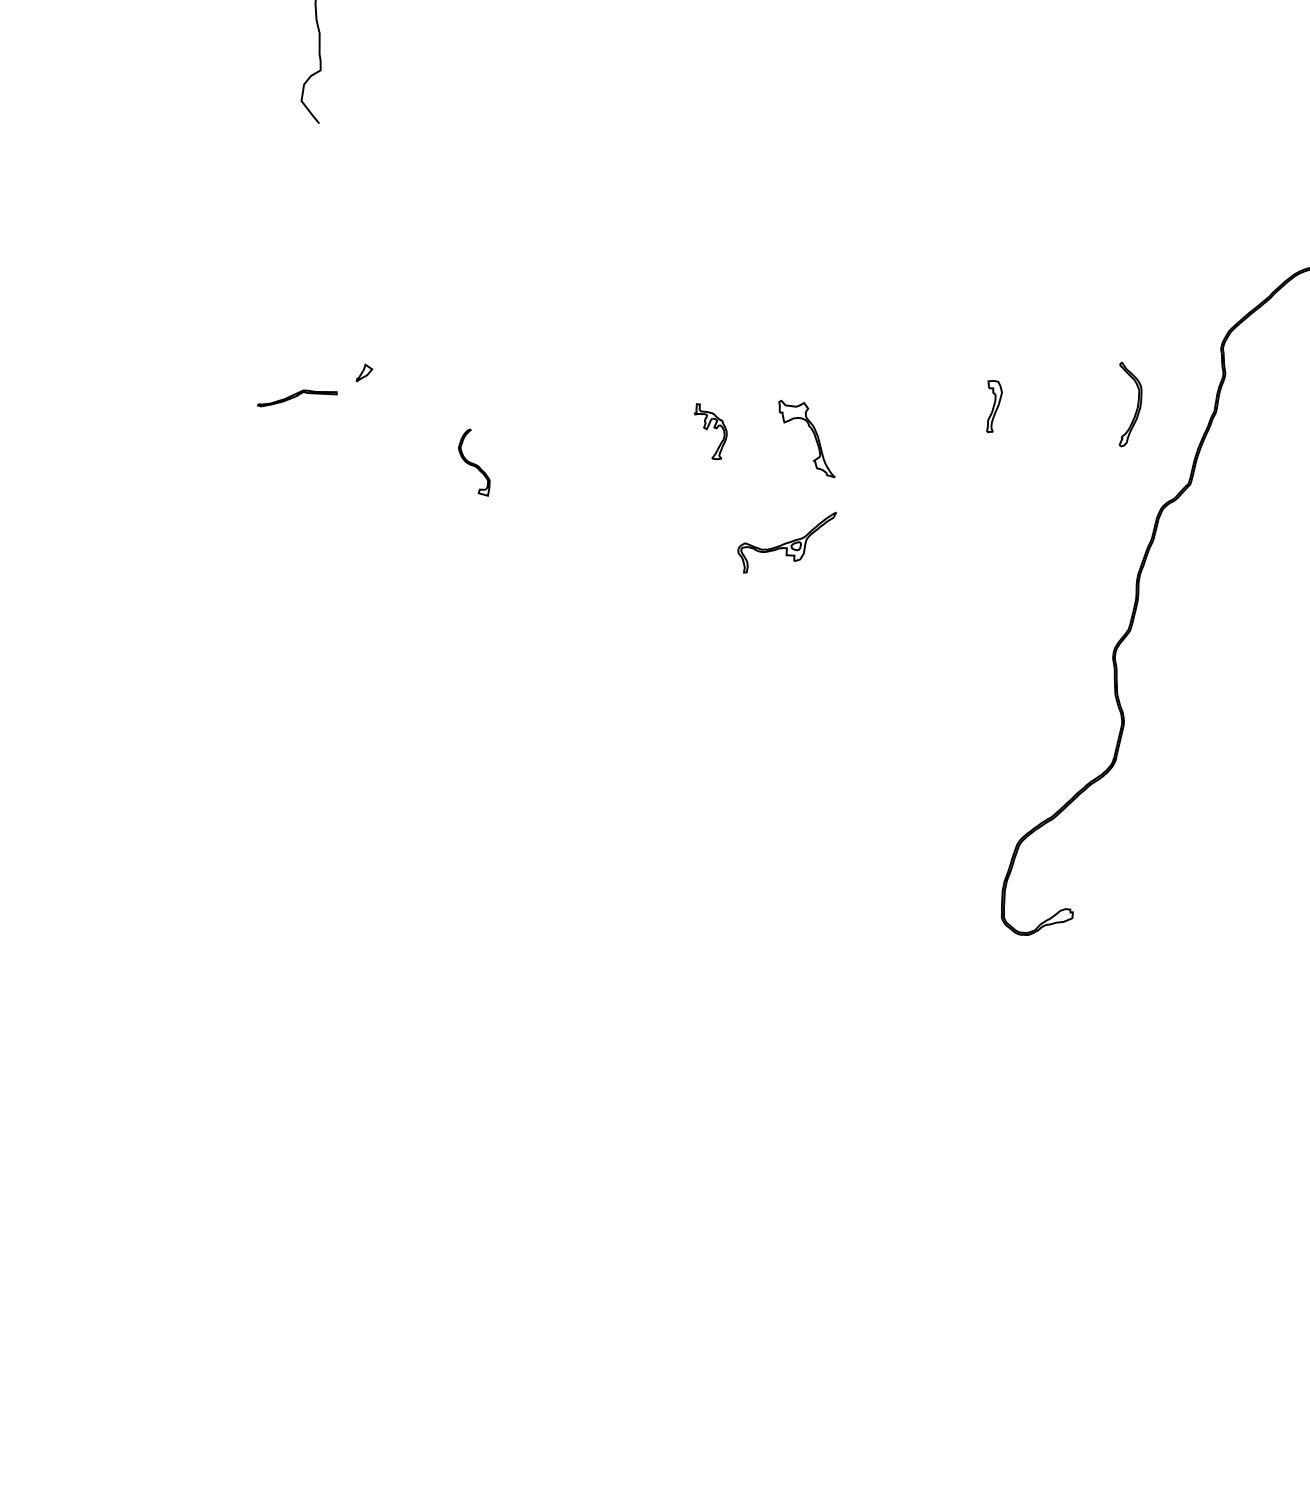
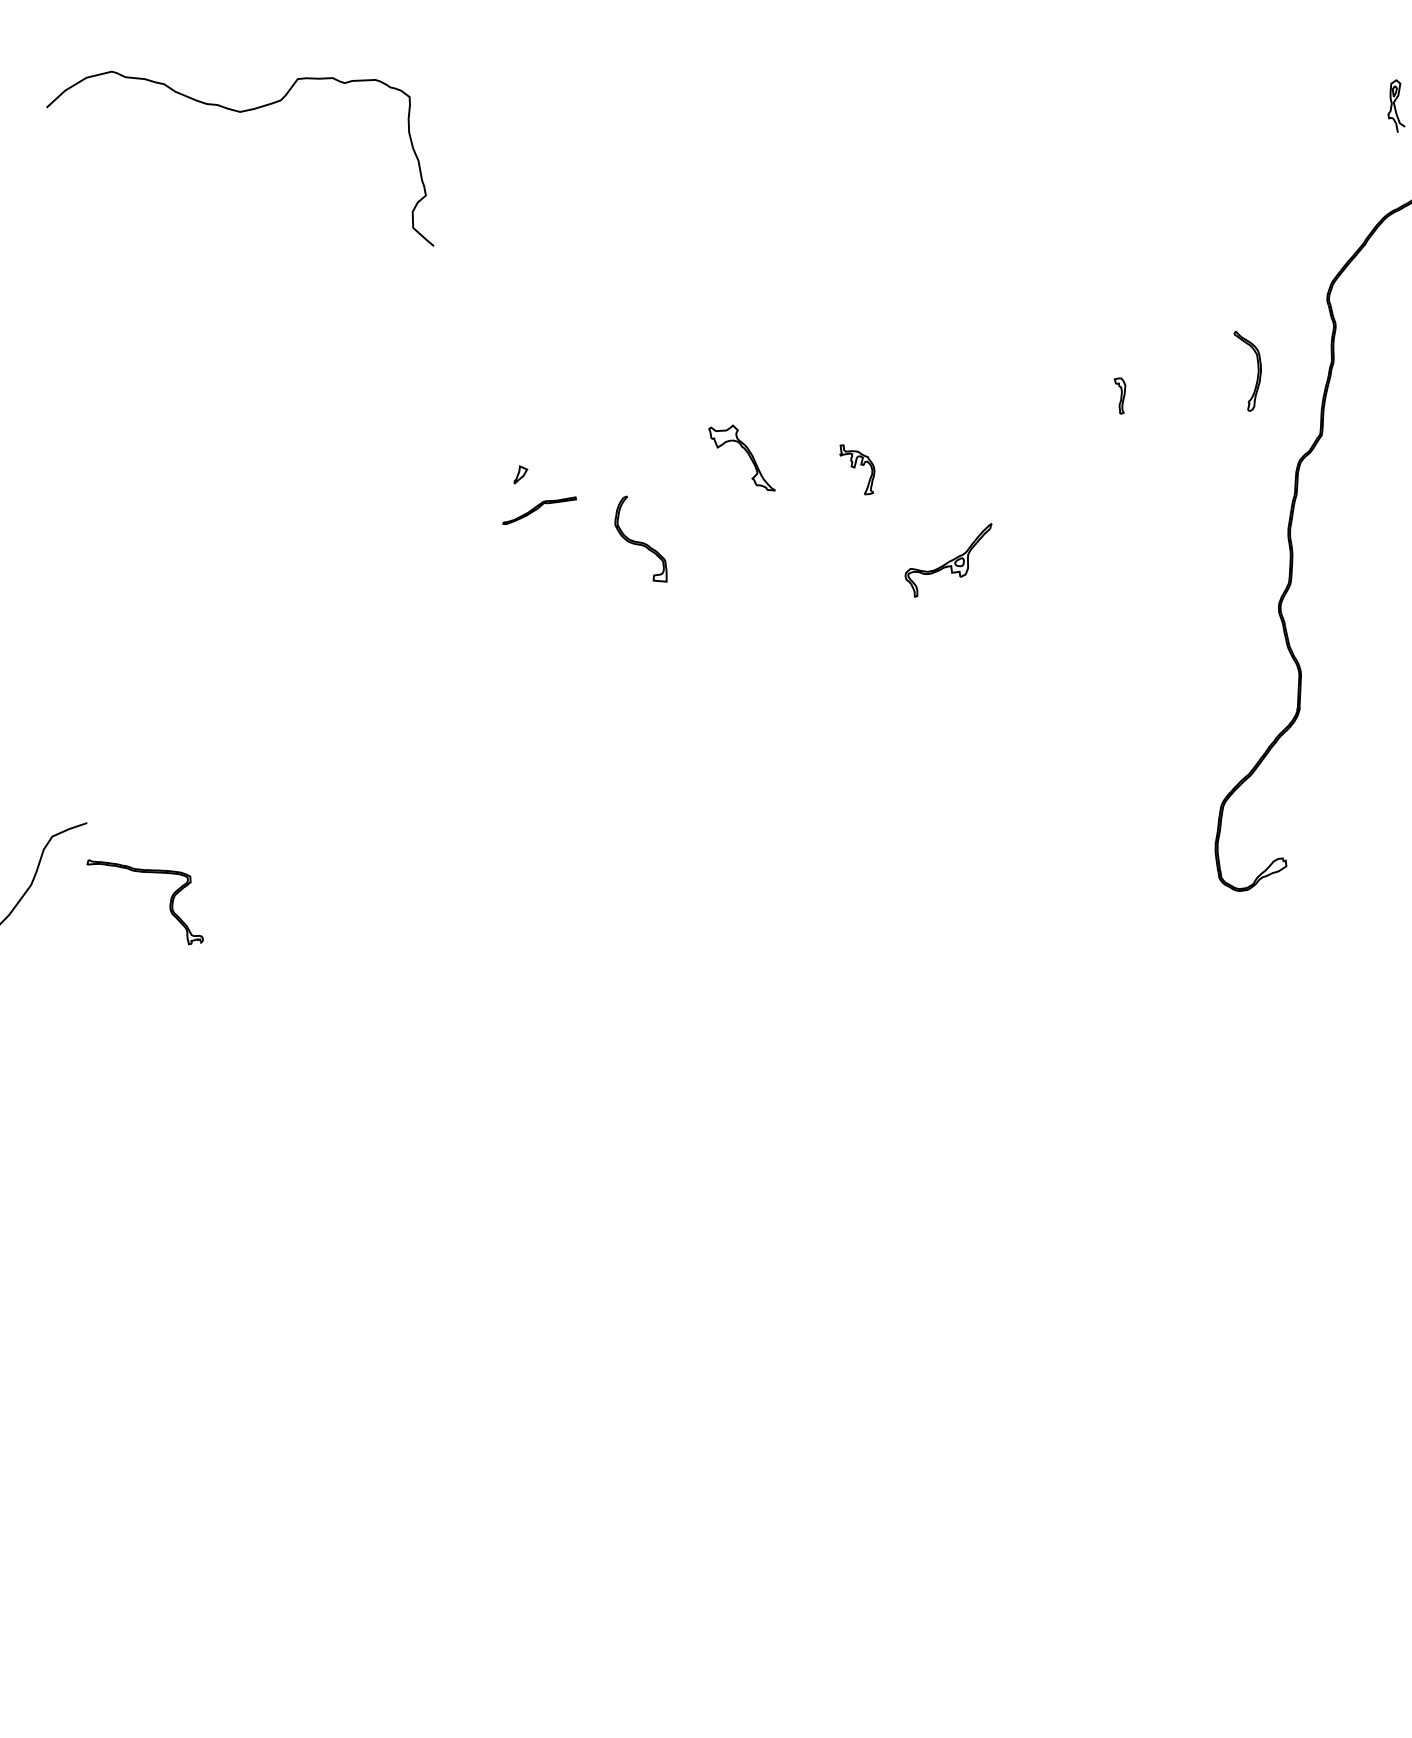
part: (297, 398) -> (539, 510), moved
part: (991, 405) -> (1119, 395), size x0.71
part: (813, 435) -> (747, 454), moved
part: (474, 461) -> (640, 538), size x1.43

